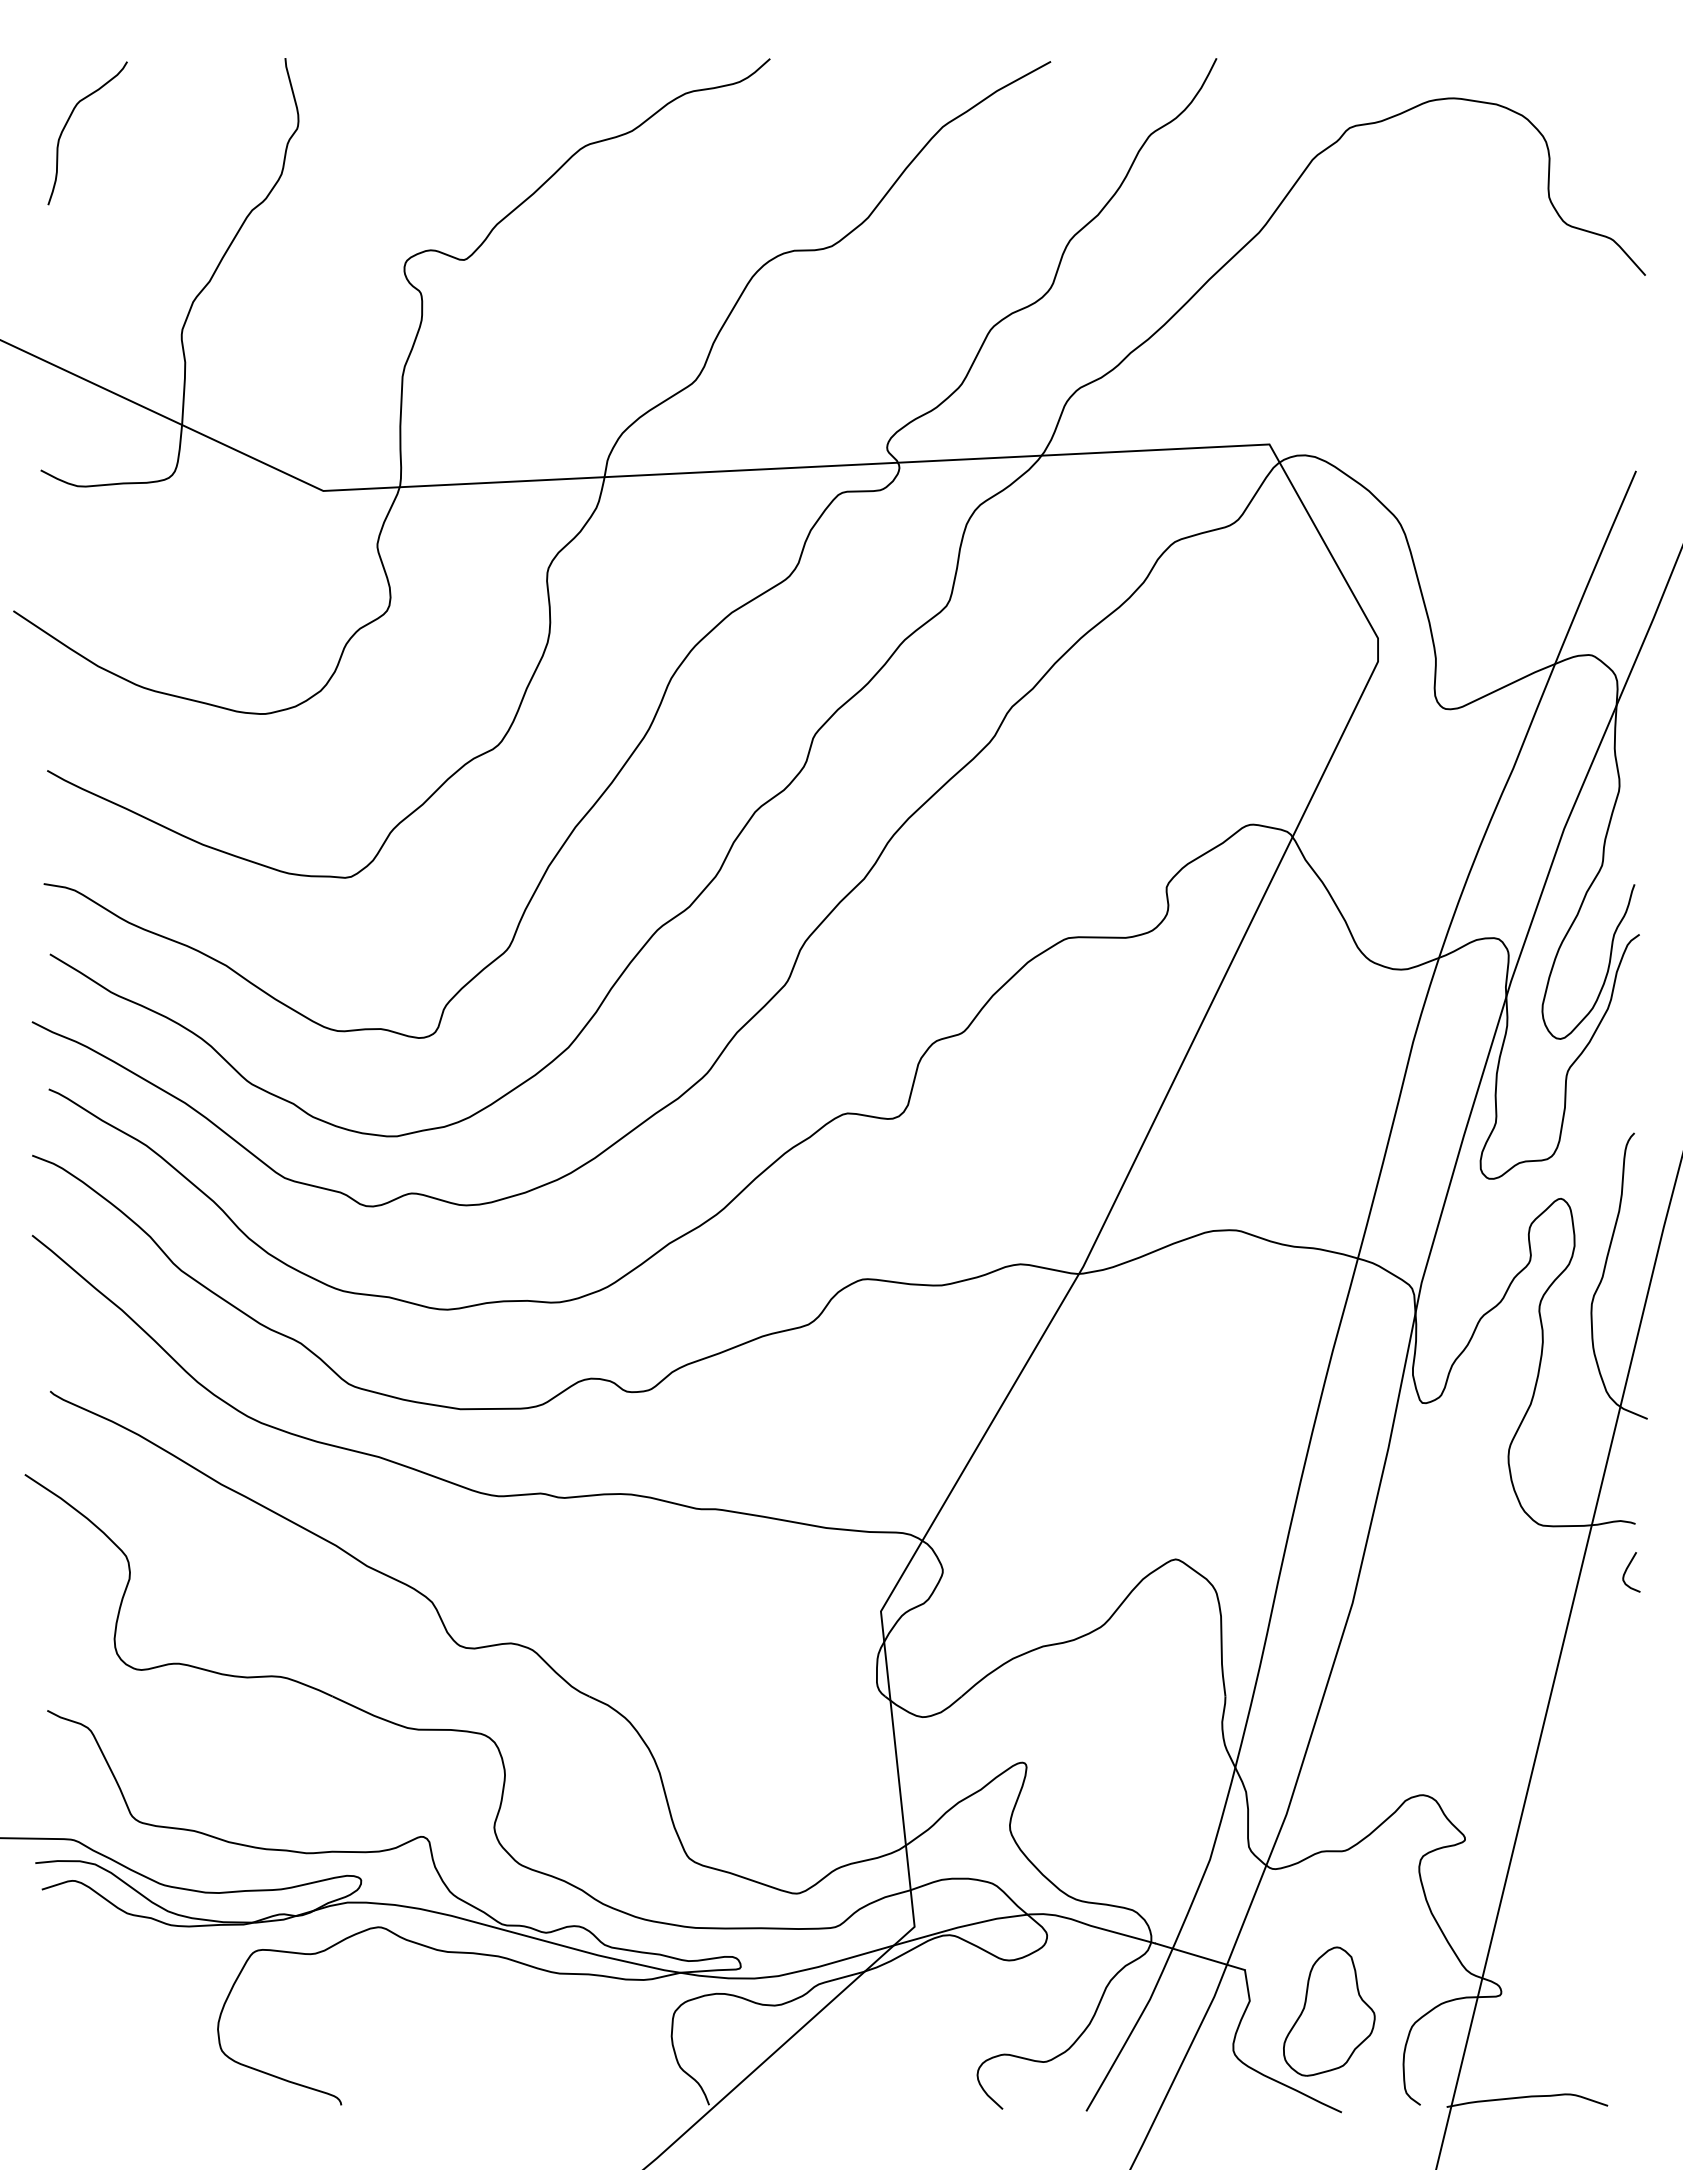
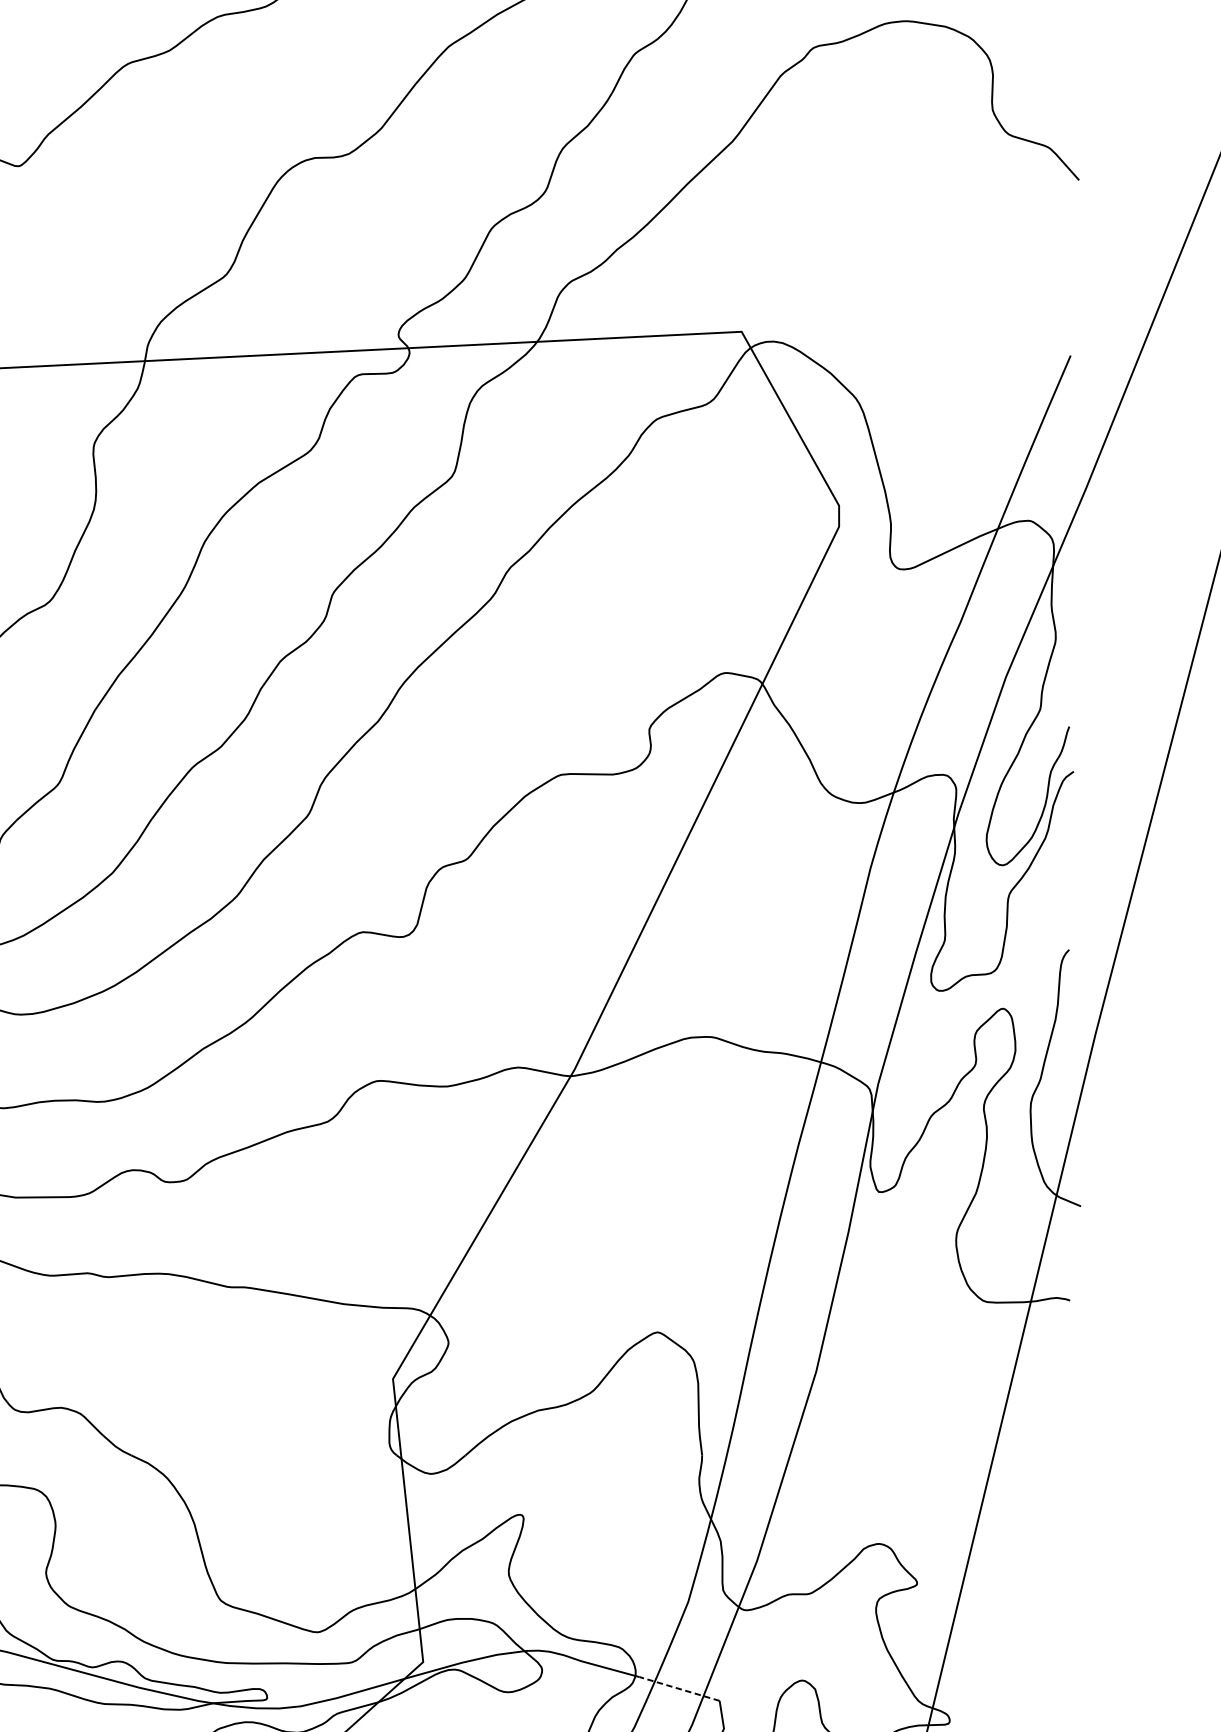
curve: (1627, 1569) -> (1062, 1341), removed
line: (1200, 1956) -> (679, 1688), solid -> dashed

